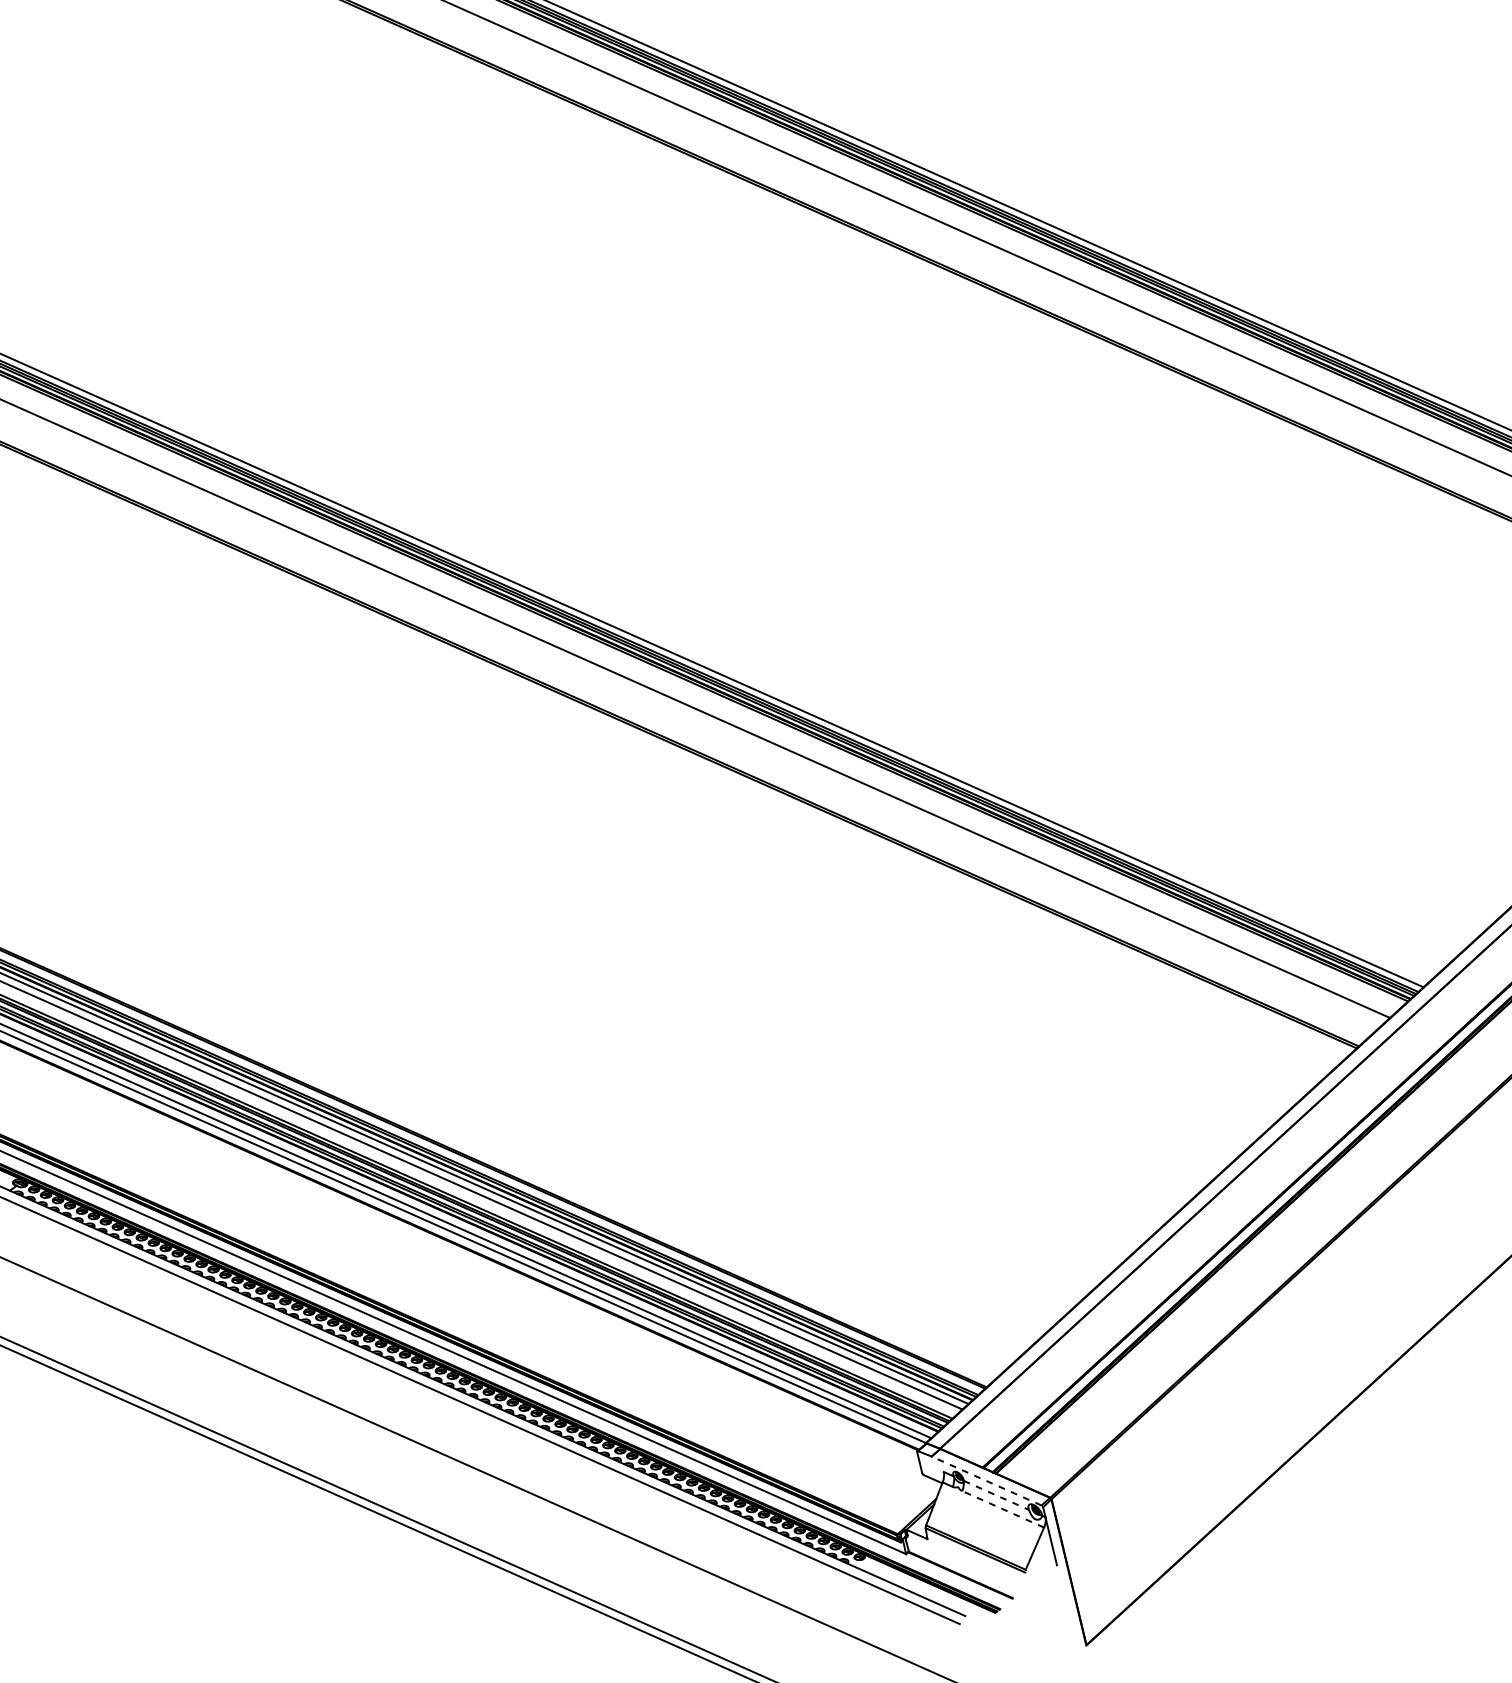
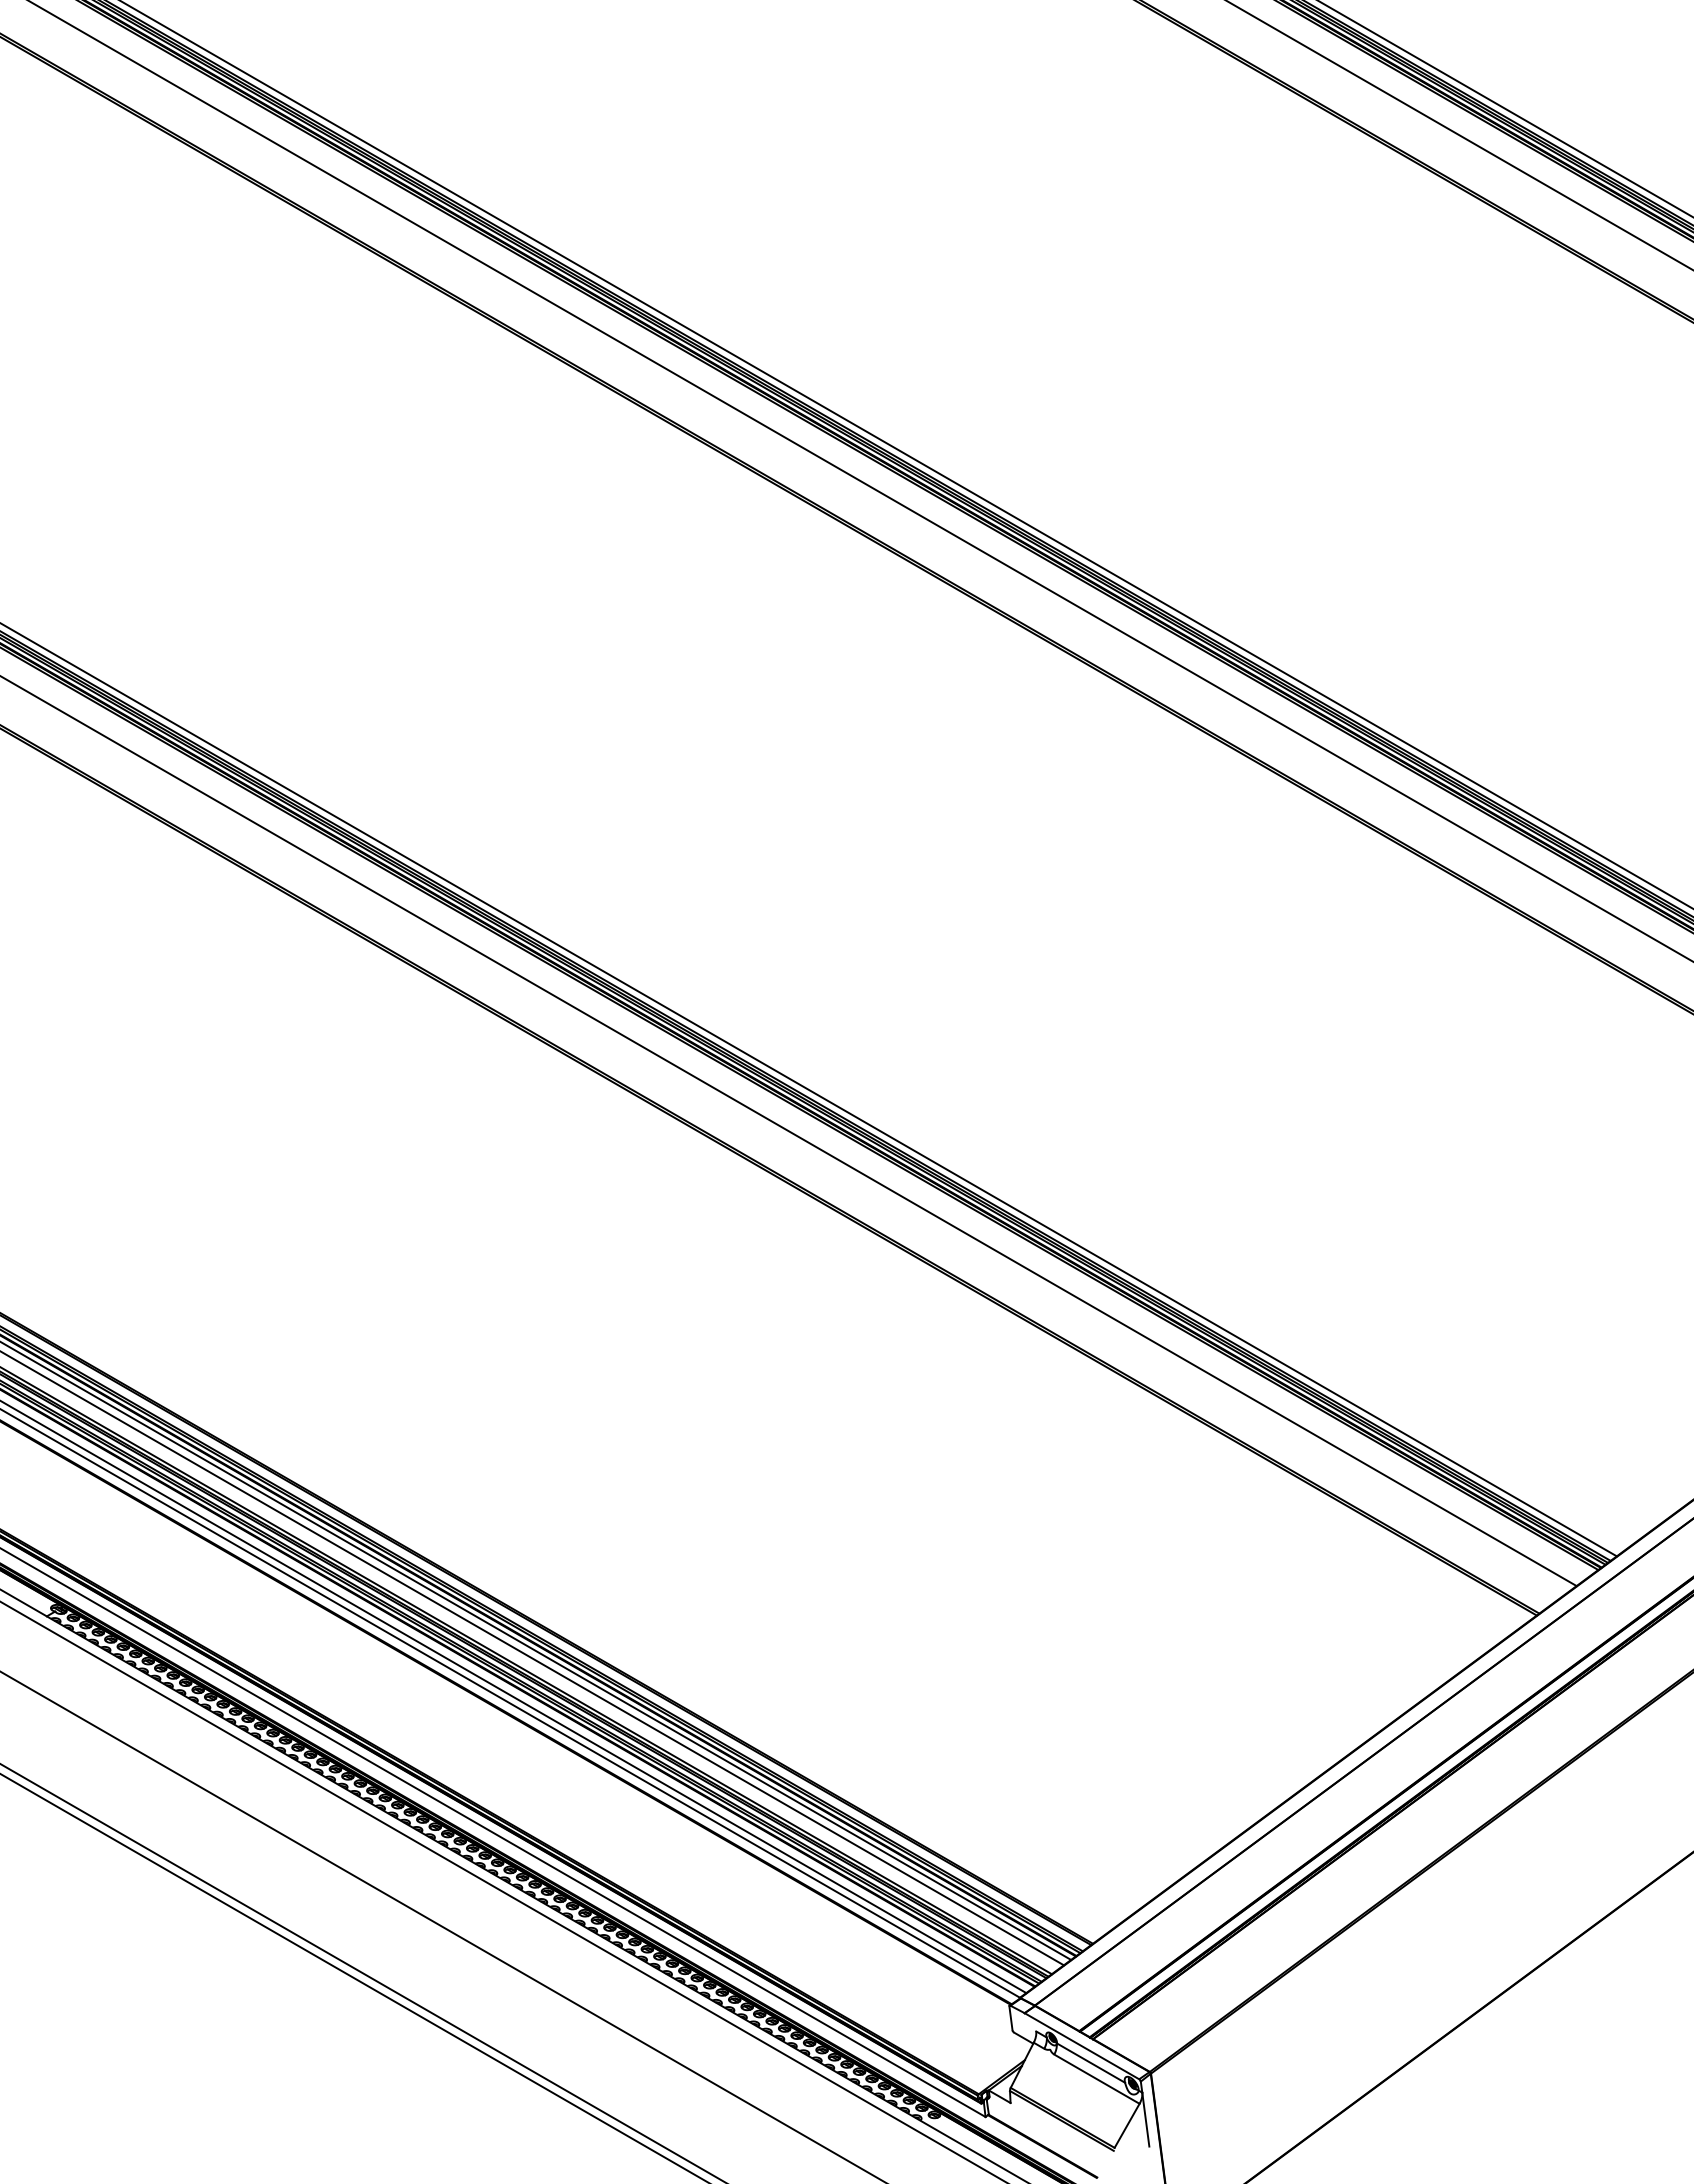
line: (986, 1481) -> (1081, 2046), dashed -> solid
line: (996, 1495) -> (1091, 2063), dashed -> solid
line: (1002, 1508) -> (1096, 2078), dashed -> solid

